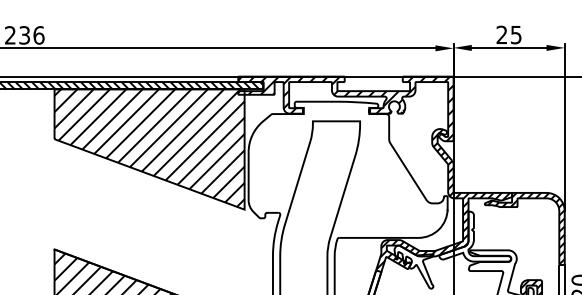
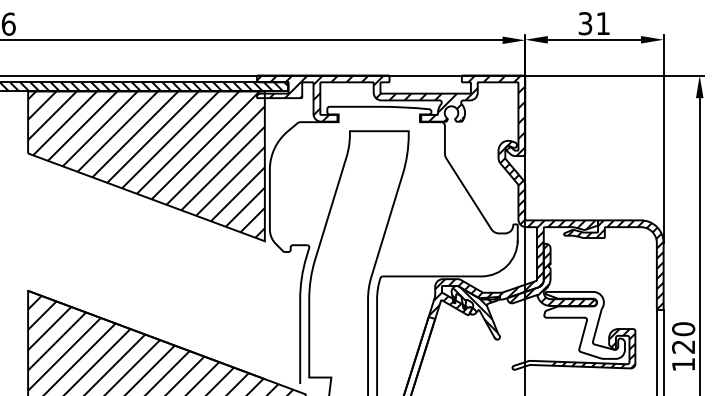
text: (508, 34) -> (593, 23), 25 -> 31
hatch: (475, 236) -> (552, 274), added
hatch: (412, 267) -> (474, 313), added

